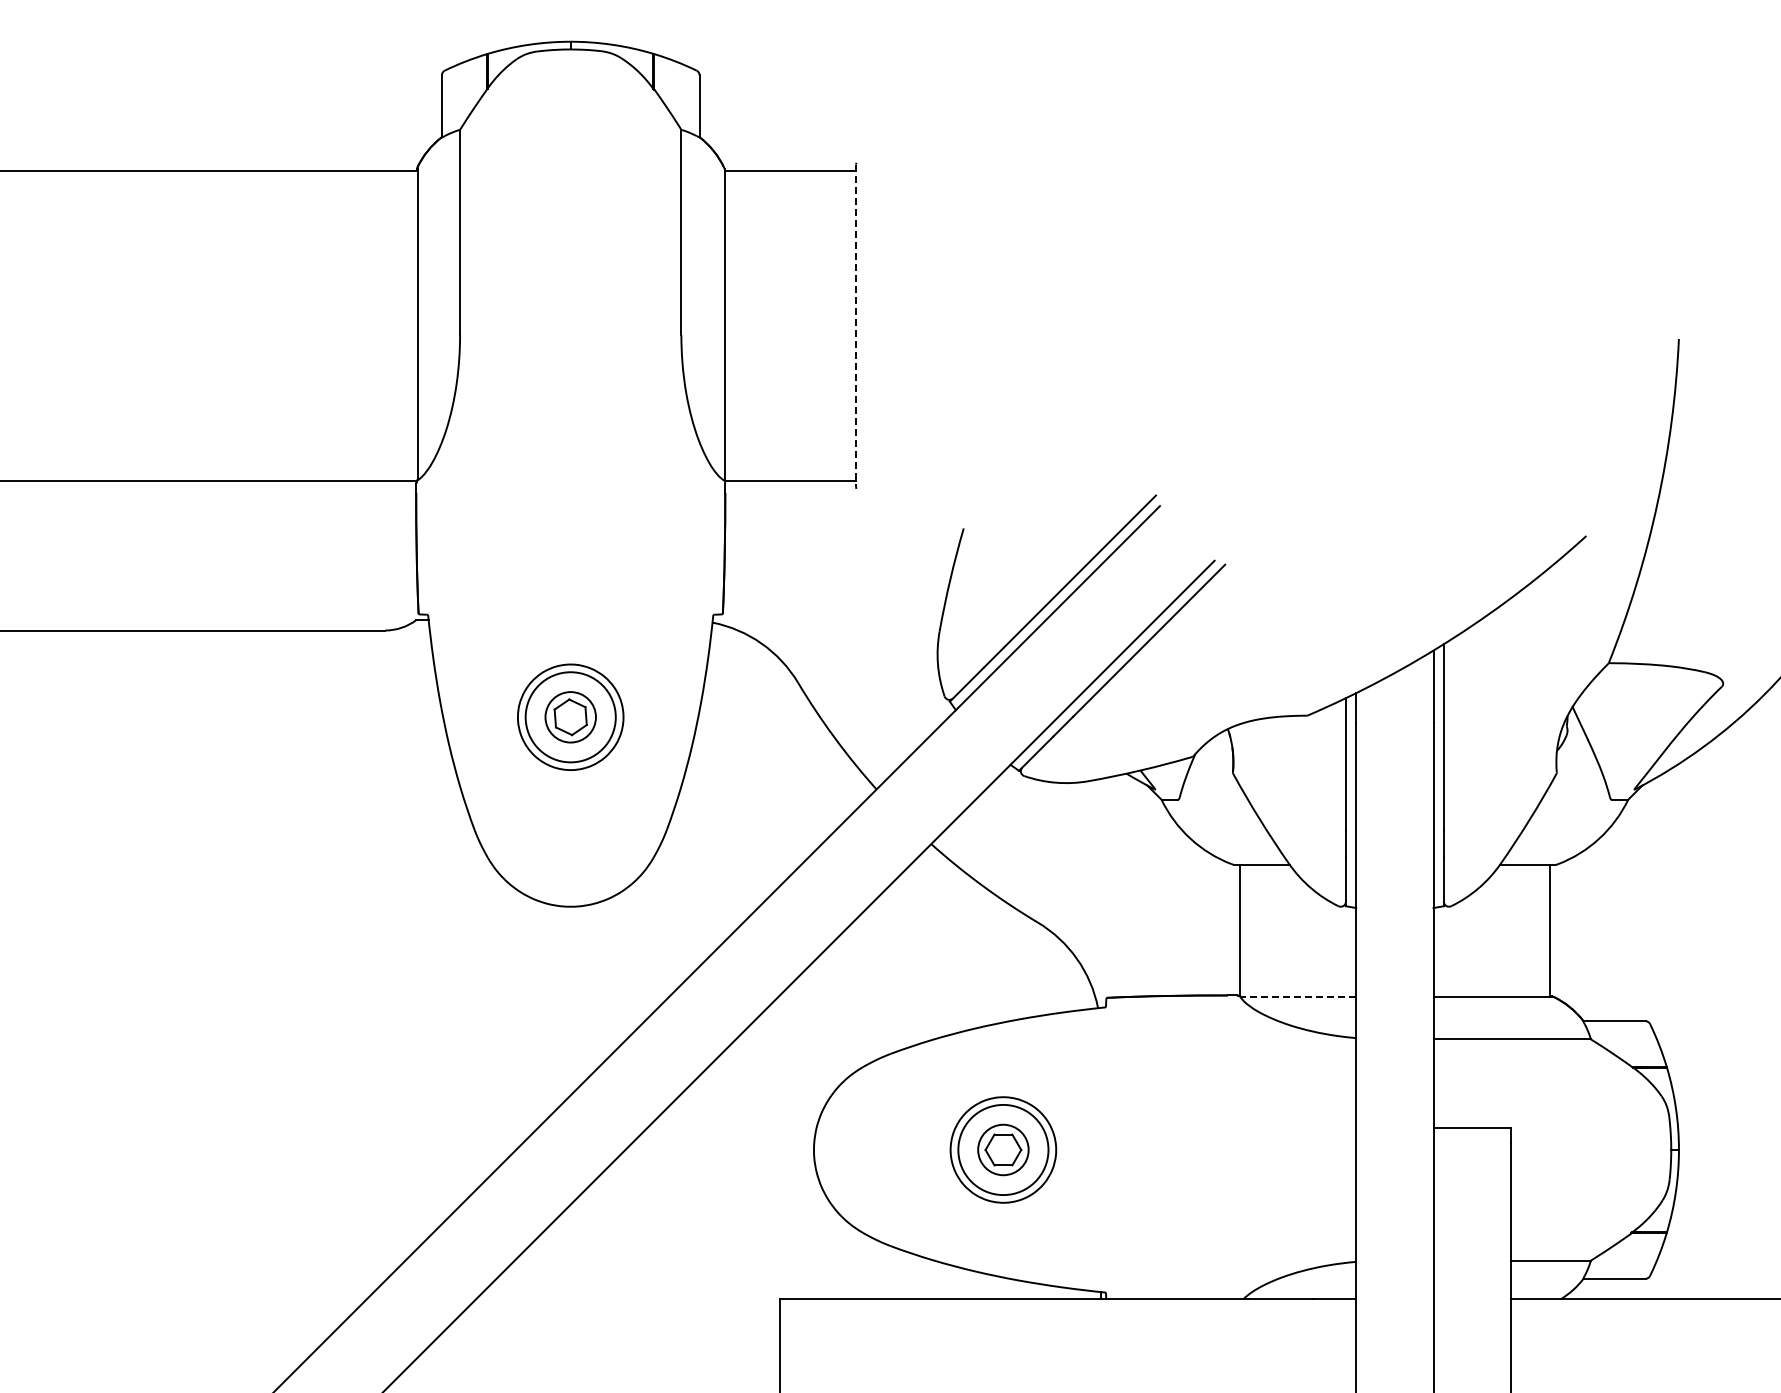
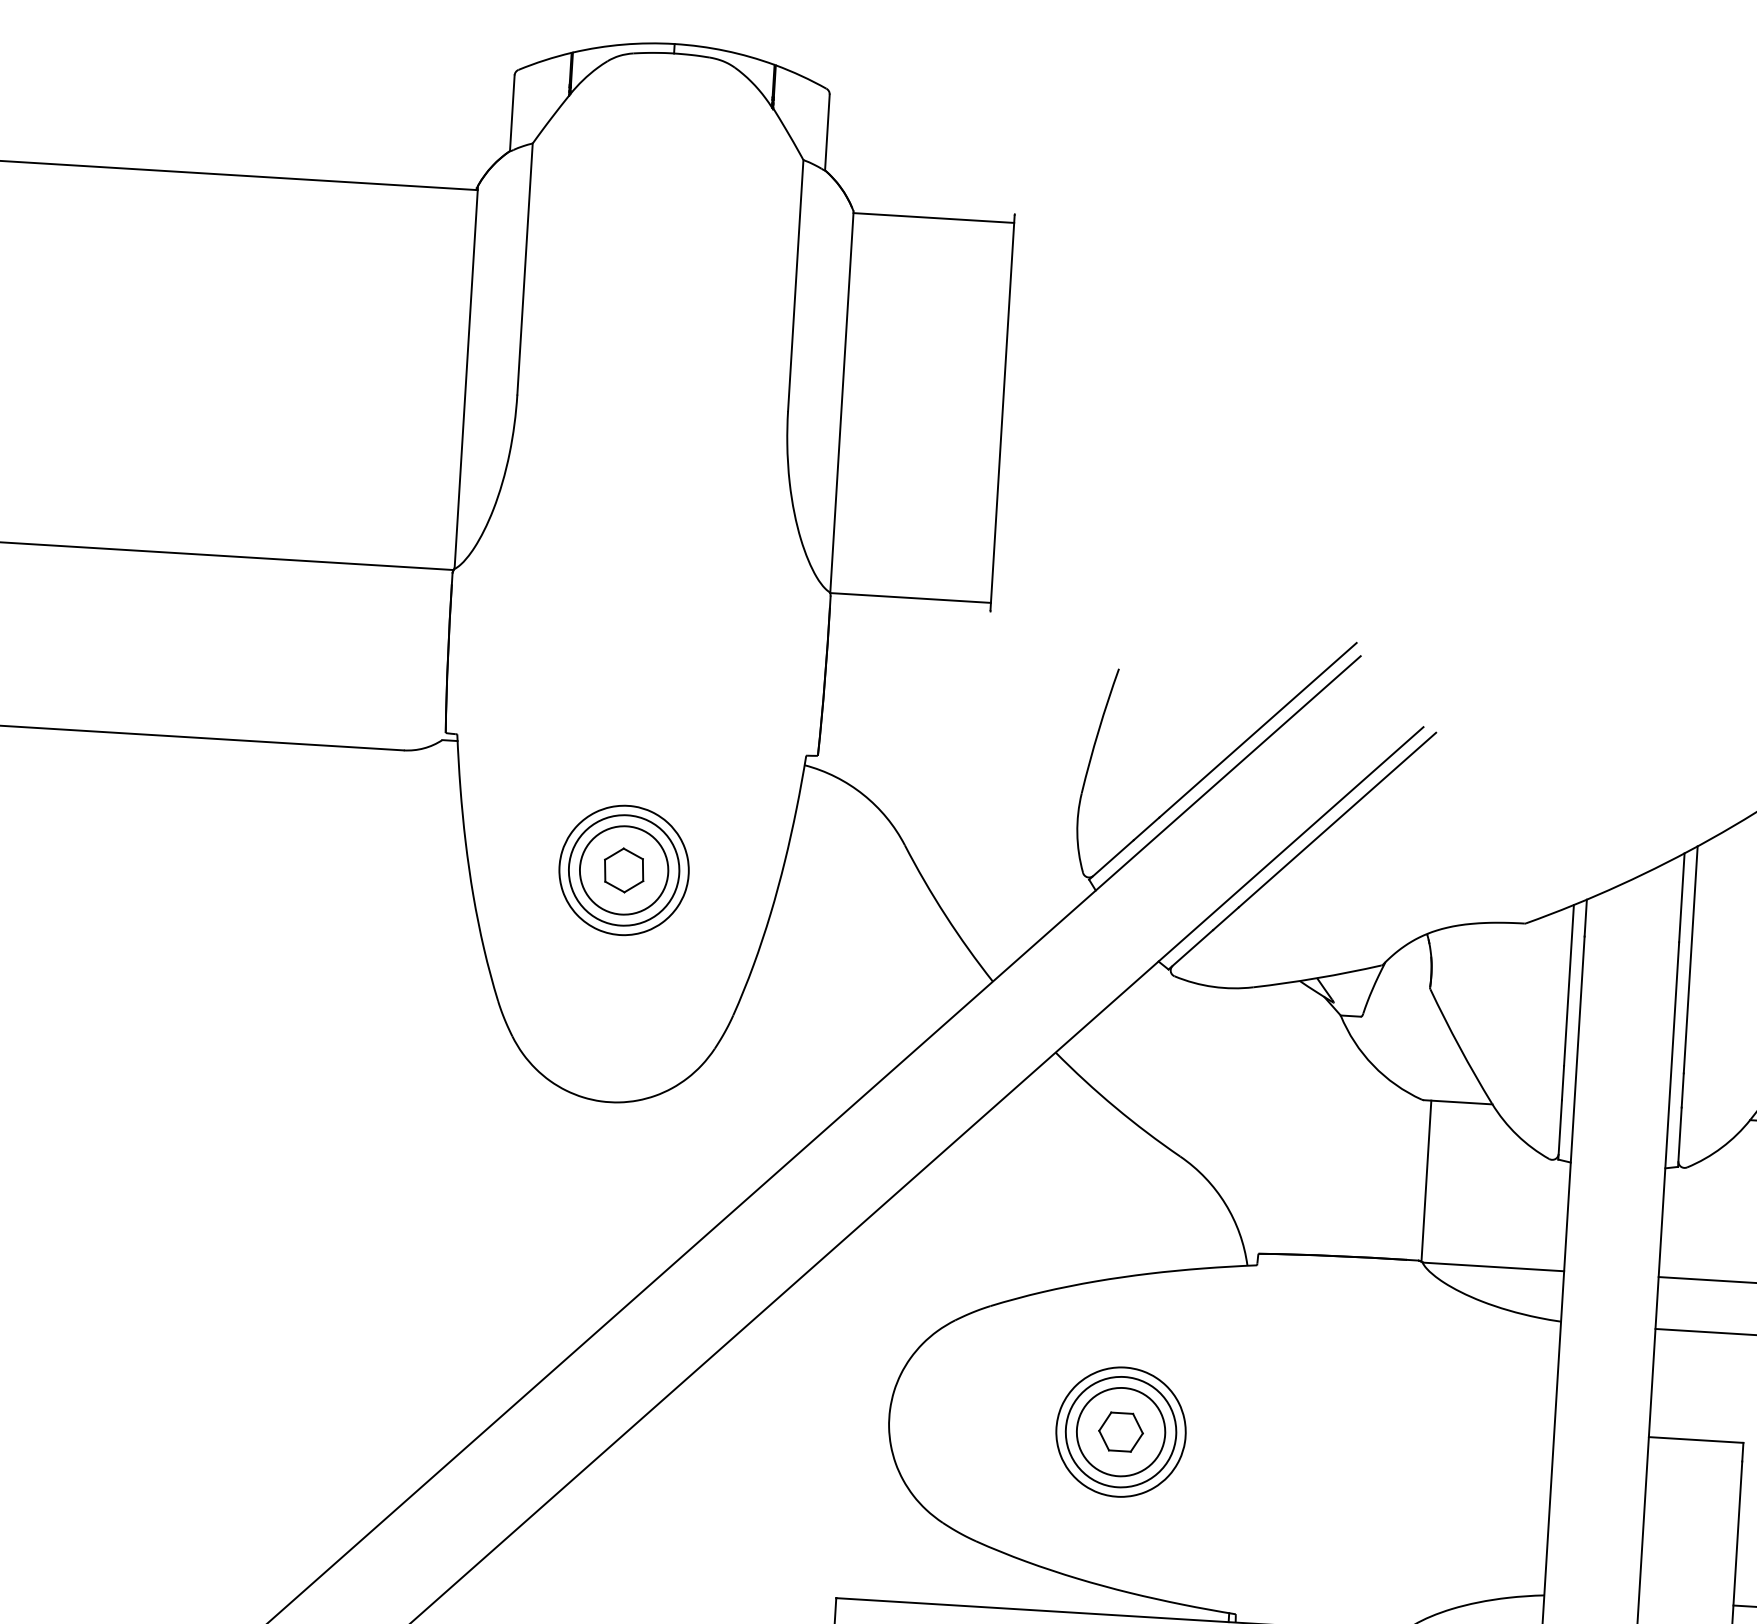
line: (856, 326) -> (1002, 413), dashed -> solid
circle: (570, 717) -> (623, 870), size x1.43
line: (1298, 996) -> (1493, 1266), dashed -> solid
circle: (1003, 1149) -> (1121, 1431), size x1.43

